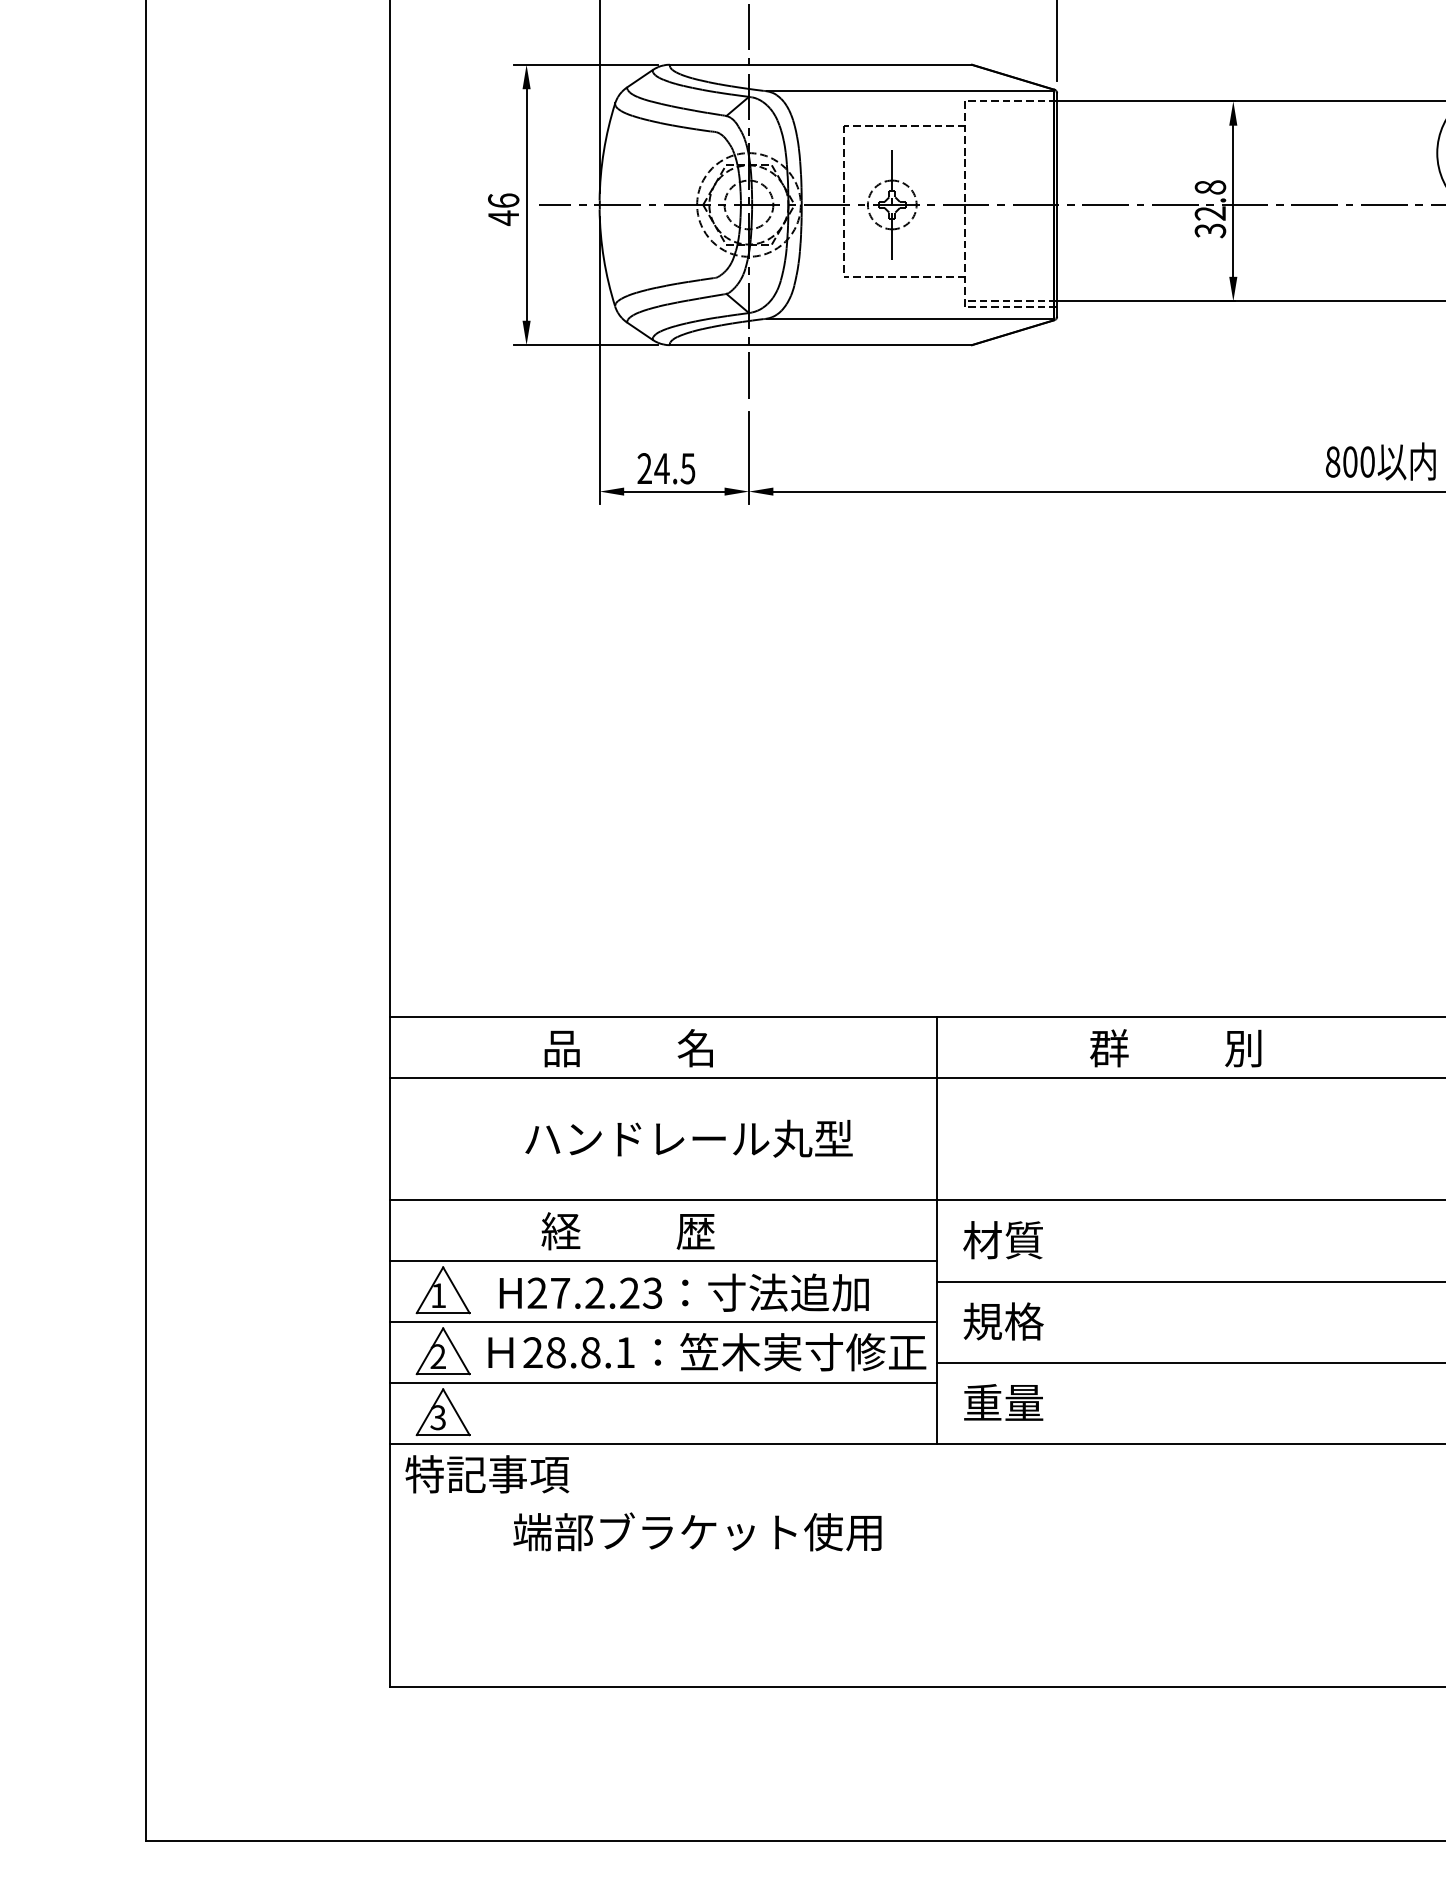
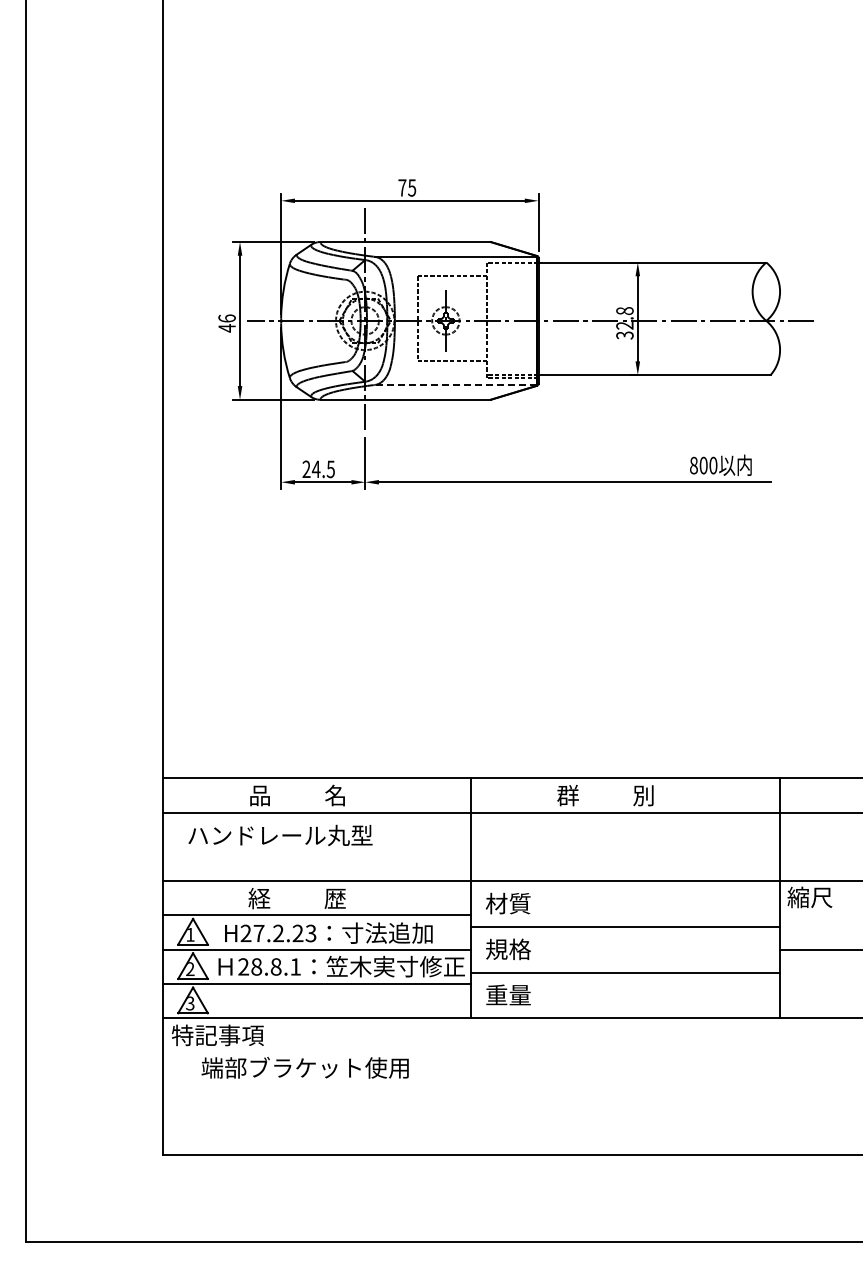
line: (911, 317) -> (456, 384), solid -> dashed
text: (689, 1136) -> (280, 834), moved
text: (696, 1531) -> (304, 1067), moved

